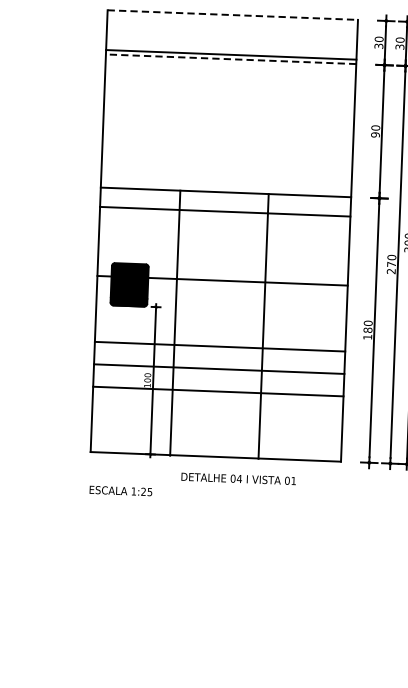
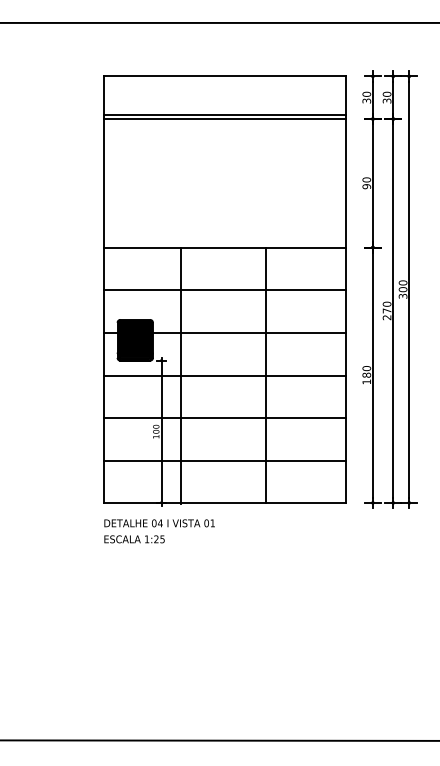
line: (232, 15) -> (224, 76), dashed -> solid
line: (230, 59) -> (224, 119), dashed -> solid
line: (224, 211) -> (224, 290), moved
line: (219, 346) -> (224, 375), moved
line: (218, 391) -> (224, 460), moved
text: (238, 479) -> (159, 523), moved

